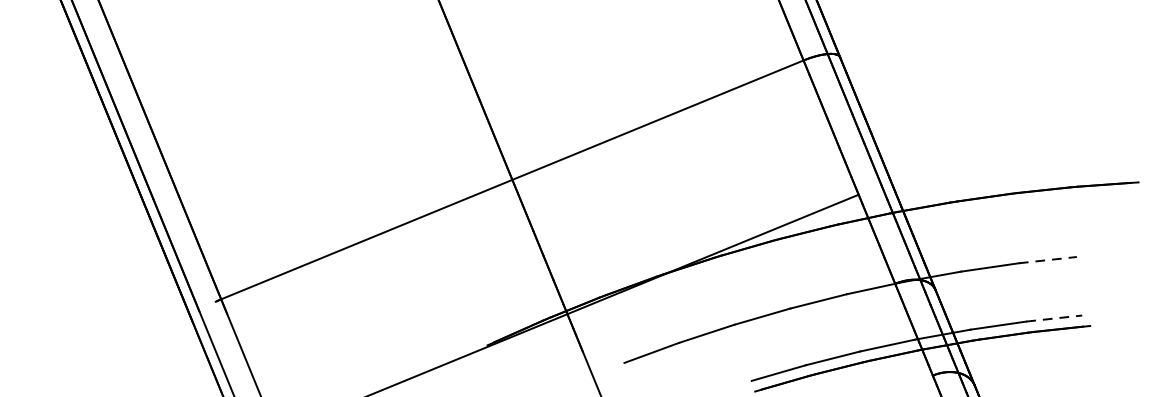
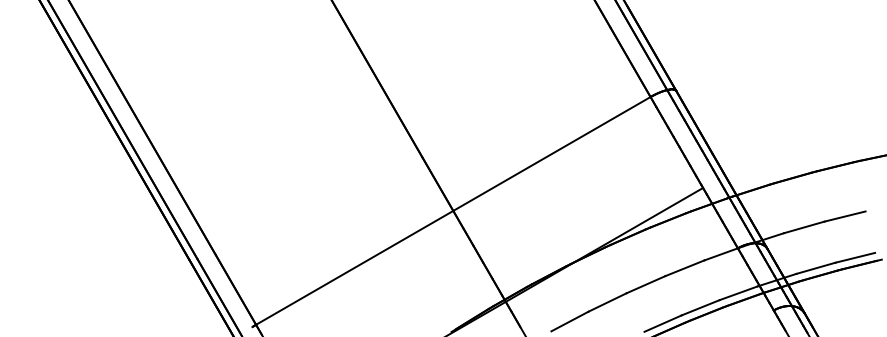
line: (1048, 260) -> (845, 216), dashed -> solid
line: (1054, 318) -> (855, 257), dashed -> solid

